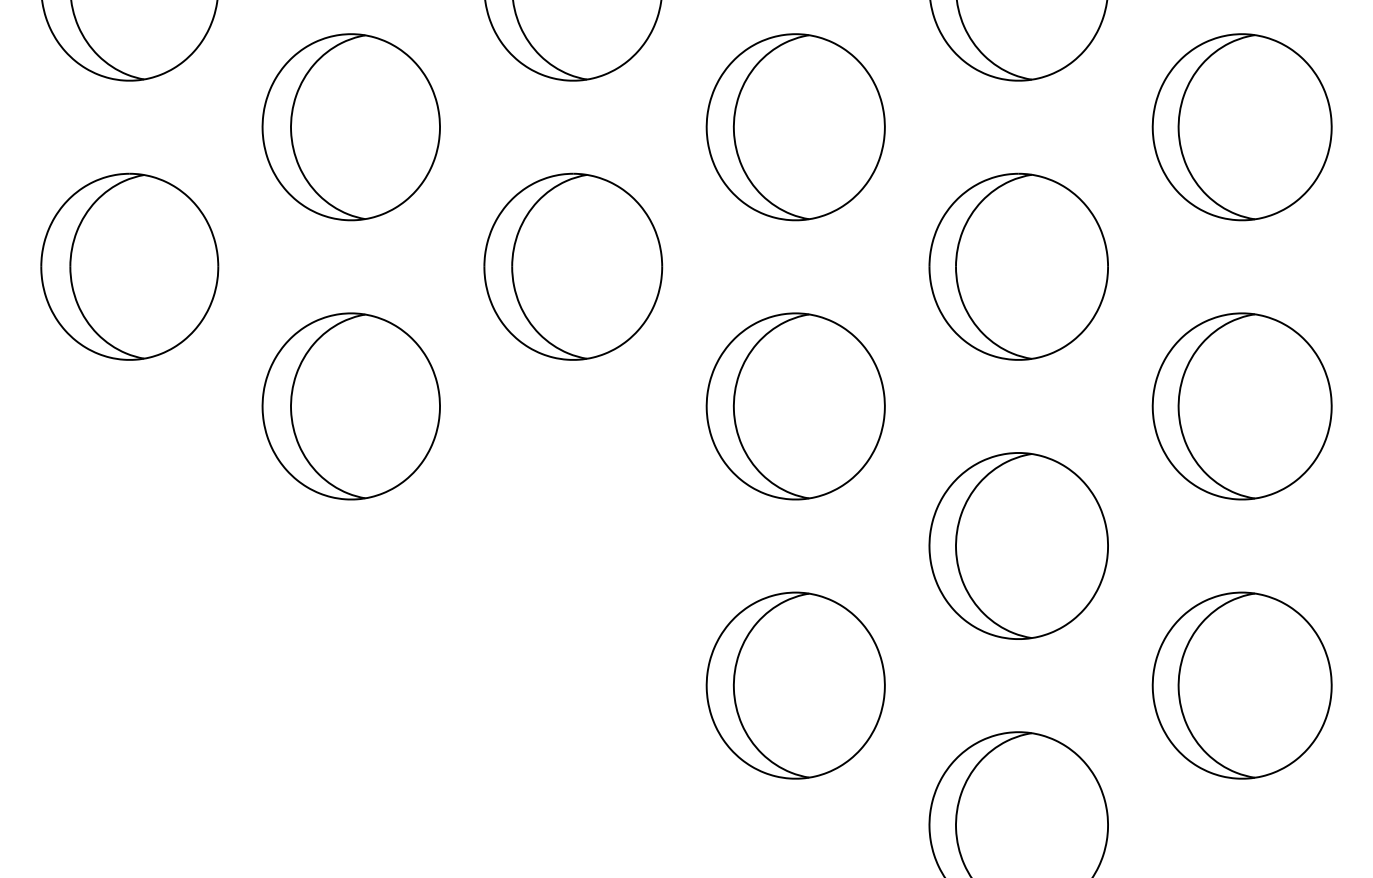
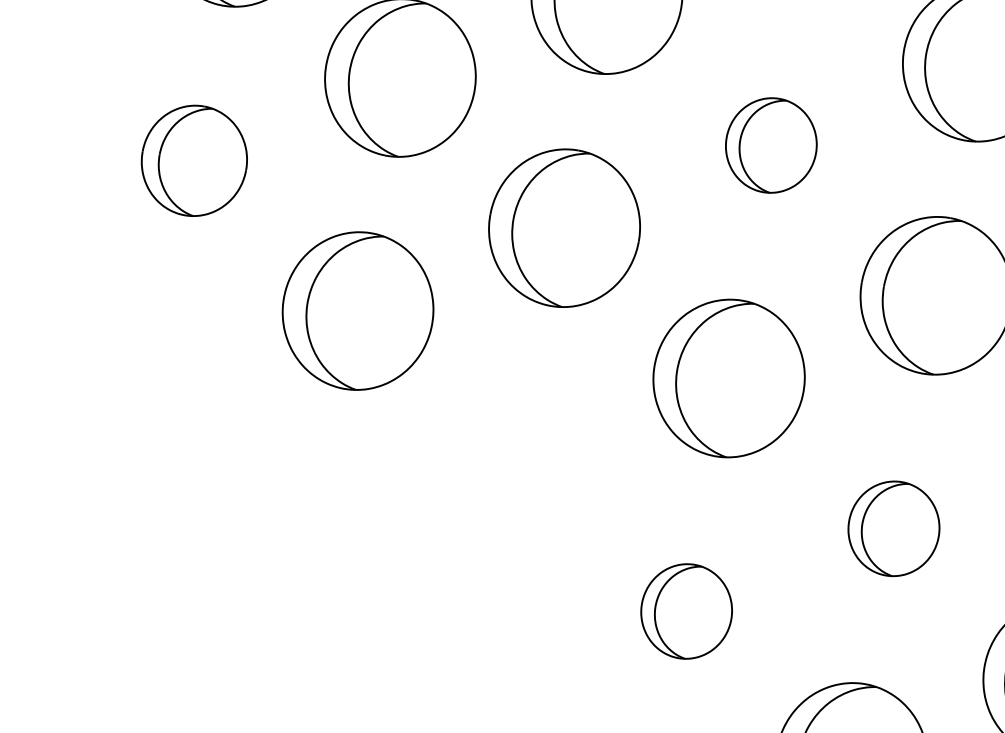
part: (795, 127) -> (771, 145), size x0.6
part: (129, 266) -> (194, 160), size x0.7
part: (1018, 545) -> (893, 528), size x0.6
part: (795, 685) -> (686, 611), size x0.6

